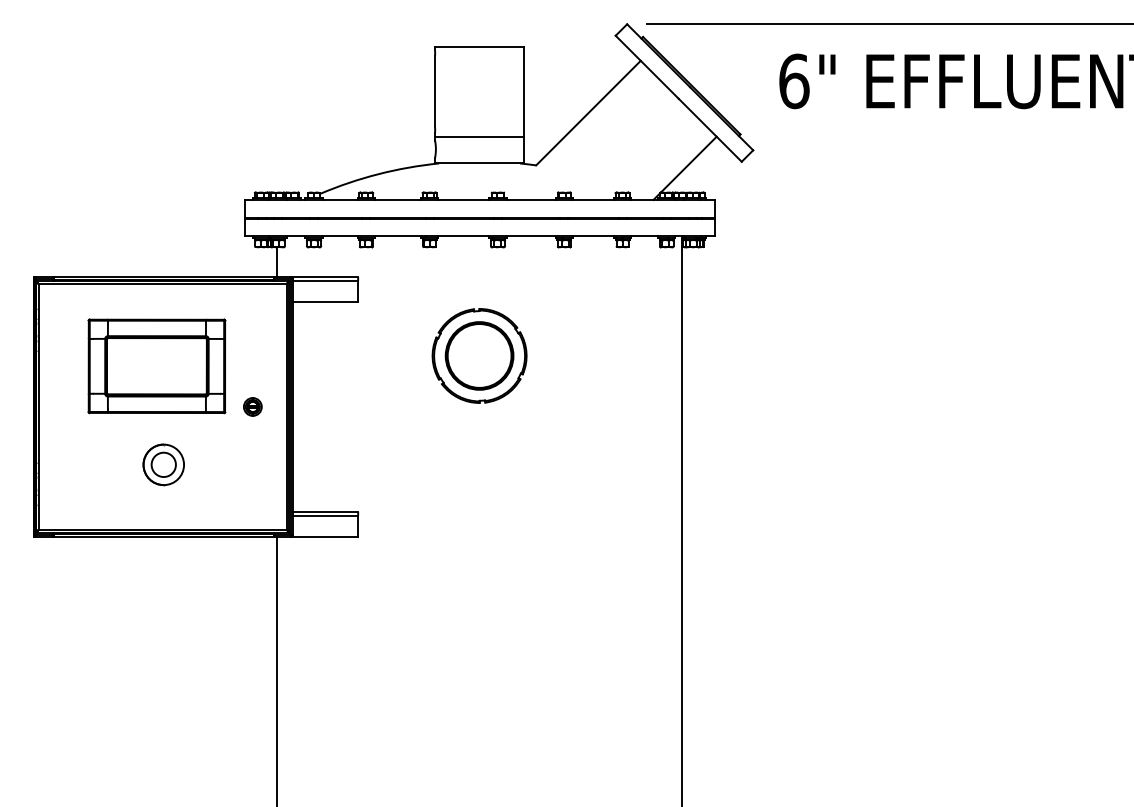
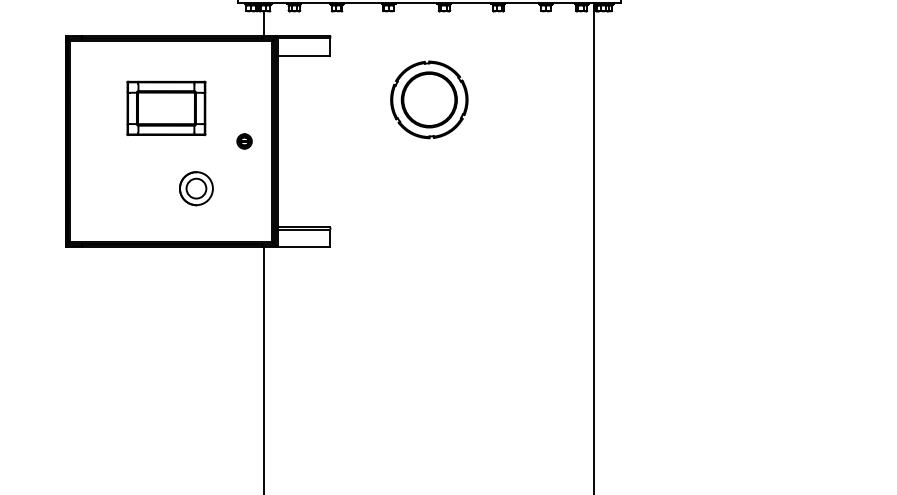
part: (156, 366) -> (166, 108), size x0.7
part: (163, 464) -> (196, 188), moved

